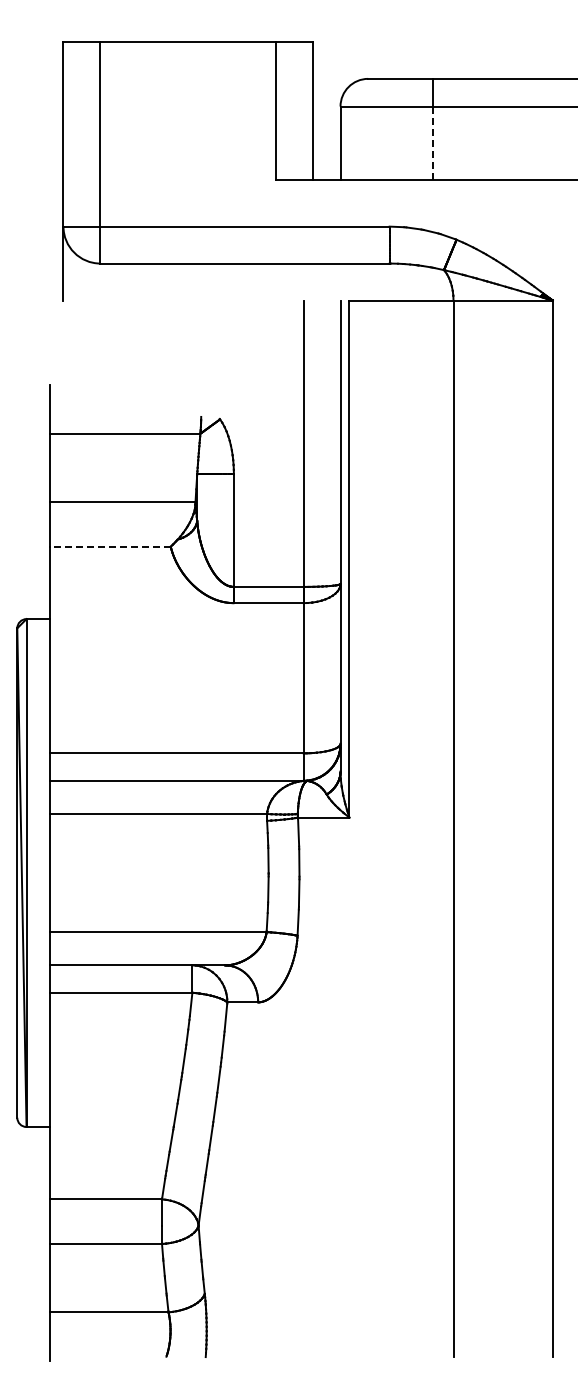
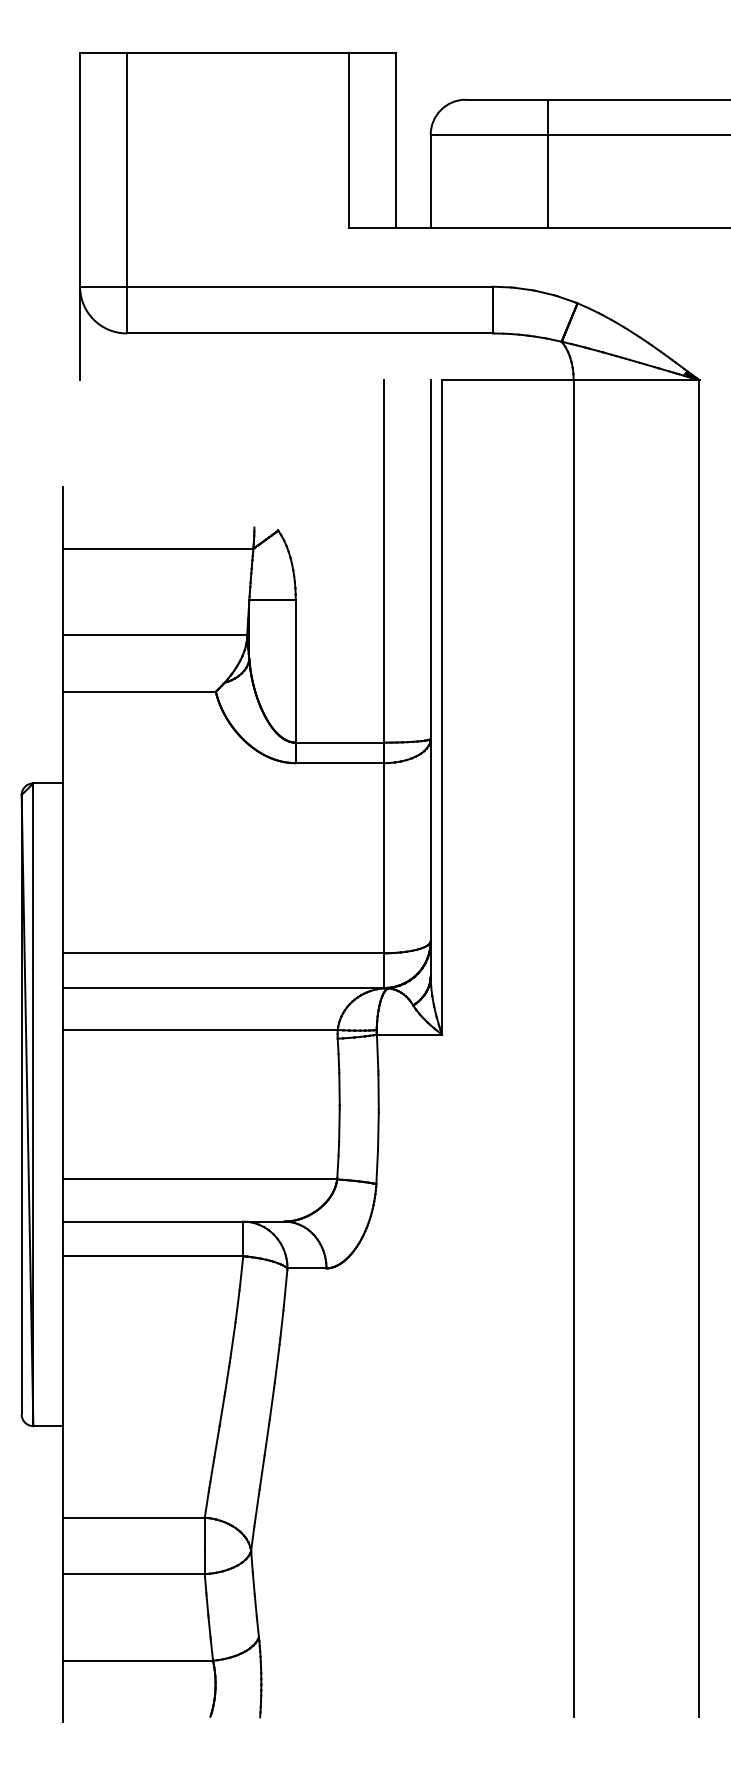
line: (432, 143) -> (547, 181), dashed -> solid
line: (110, 546) -> (139, 691), dashed -> solid

